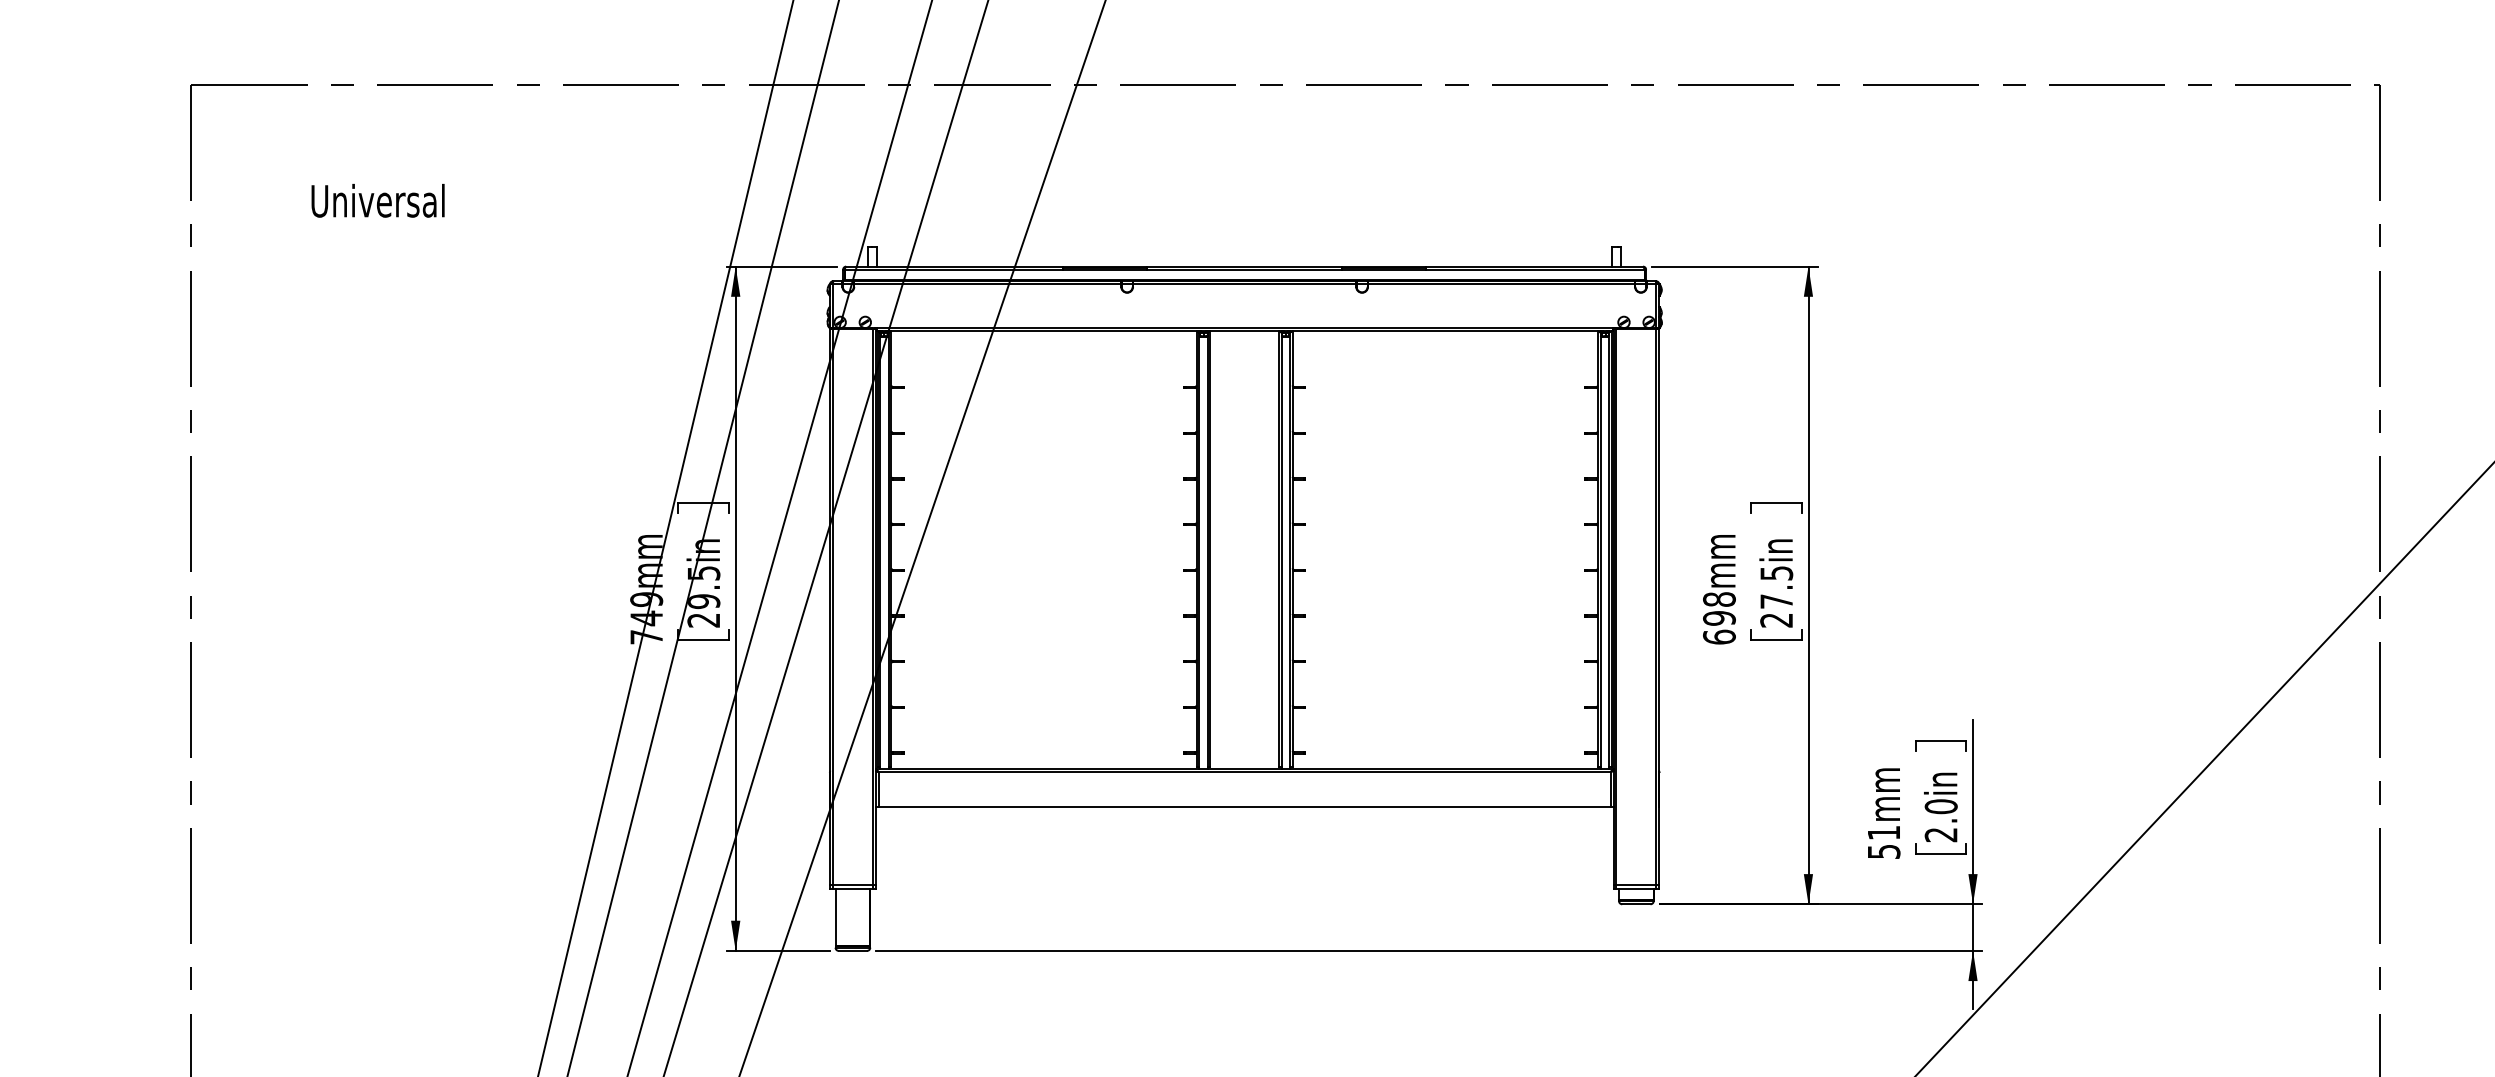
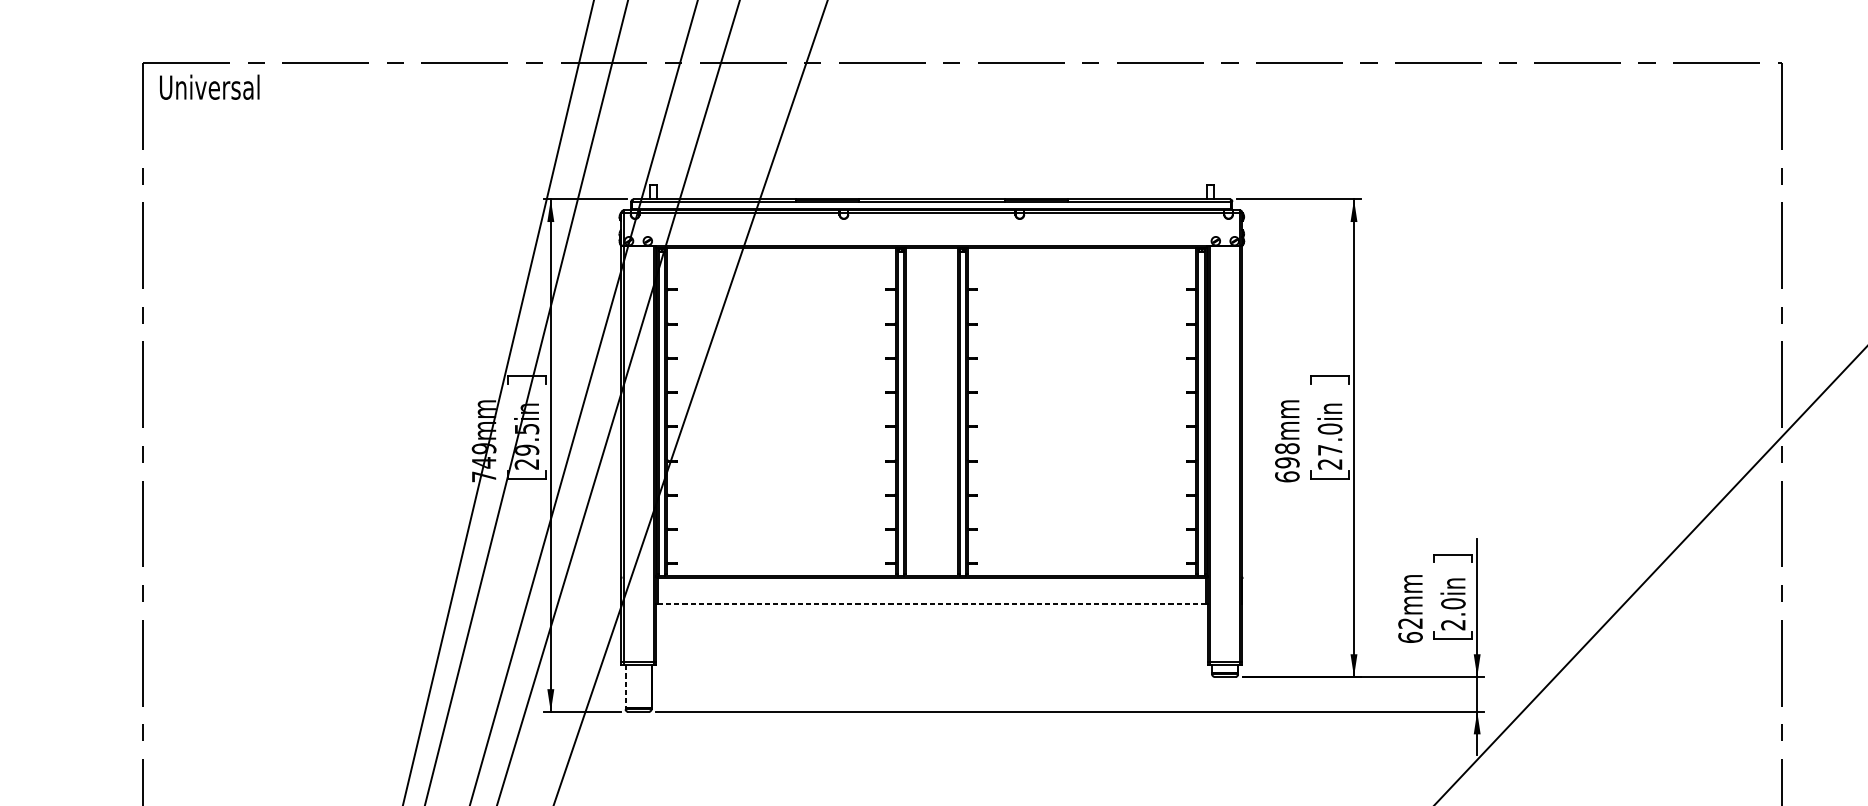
text: (377, 200) -> (209, 87), moved
text: (1776, 572) -> (1330, 428), 27.5in -> 27.0in
line: (1245, 807) -> (932, 604), solid -> dashed
text: (1883, 842) -> (1410, 630), 51mm -> 62mm
line: (835, 917) -> (625, 686), solid -> dashed

